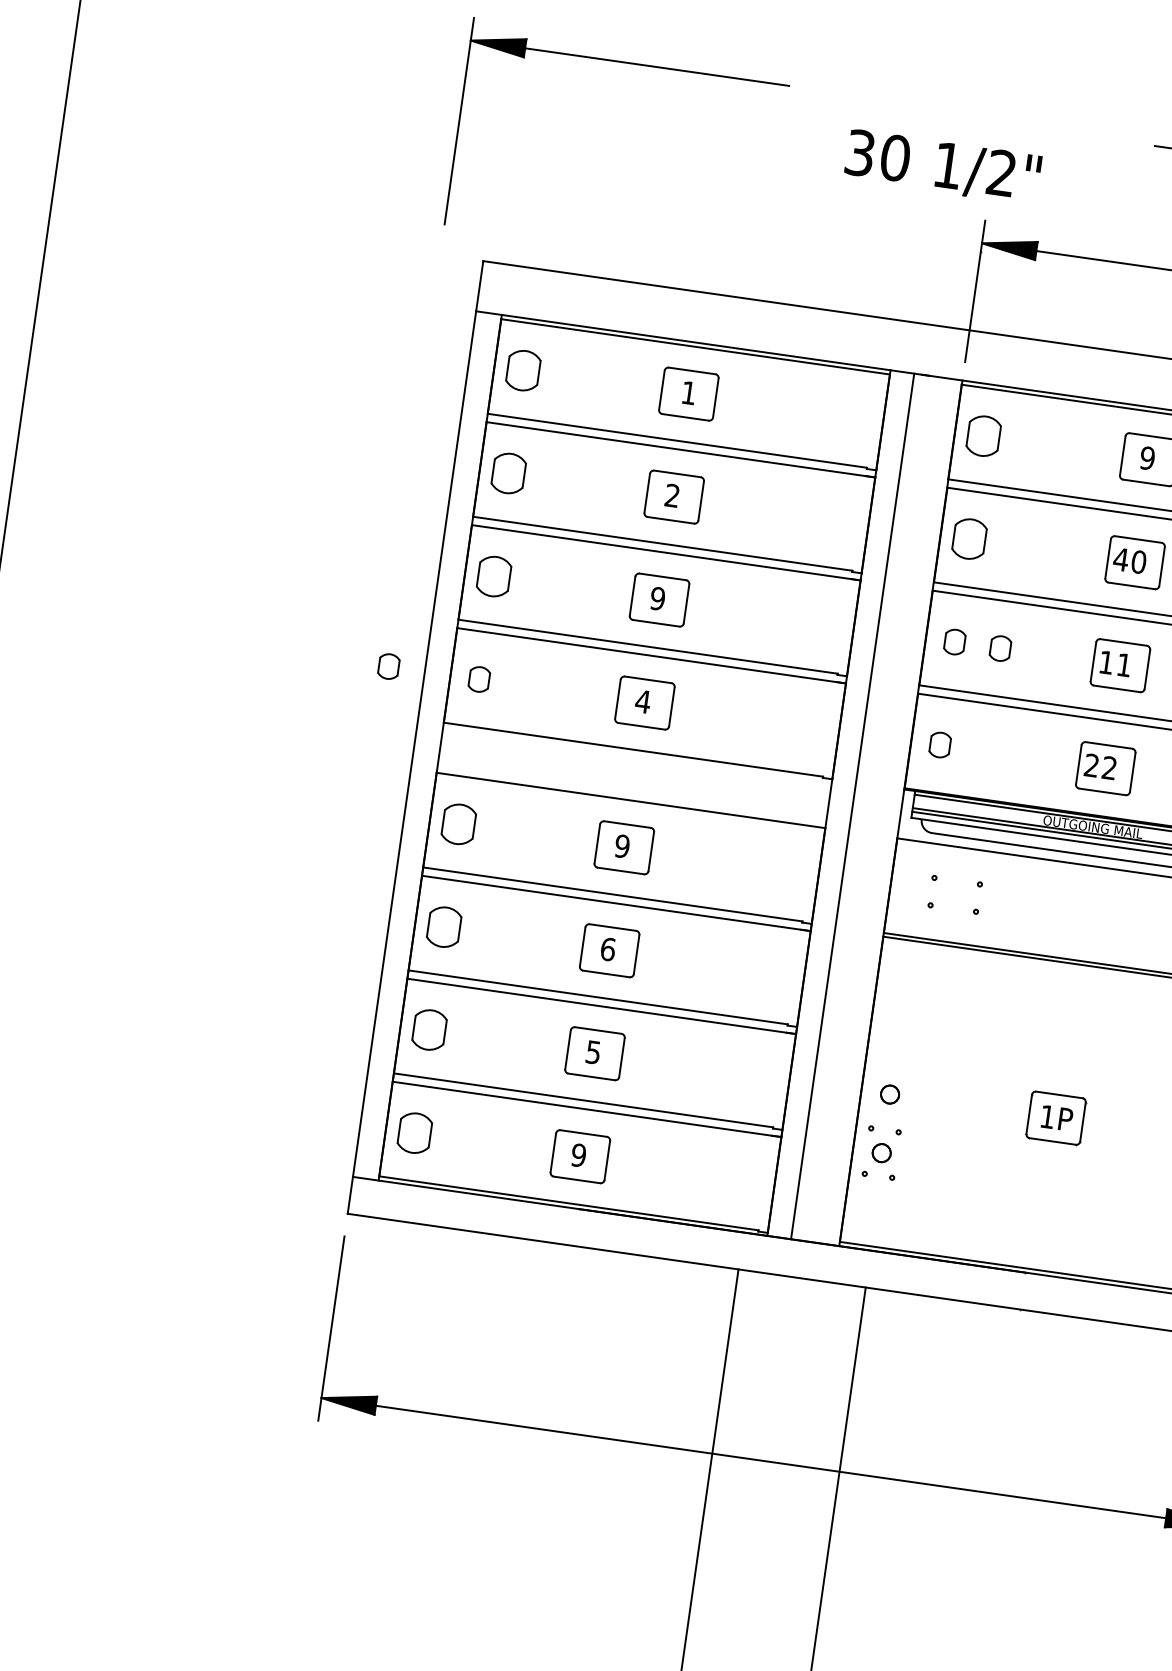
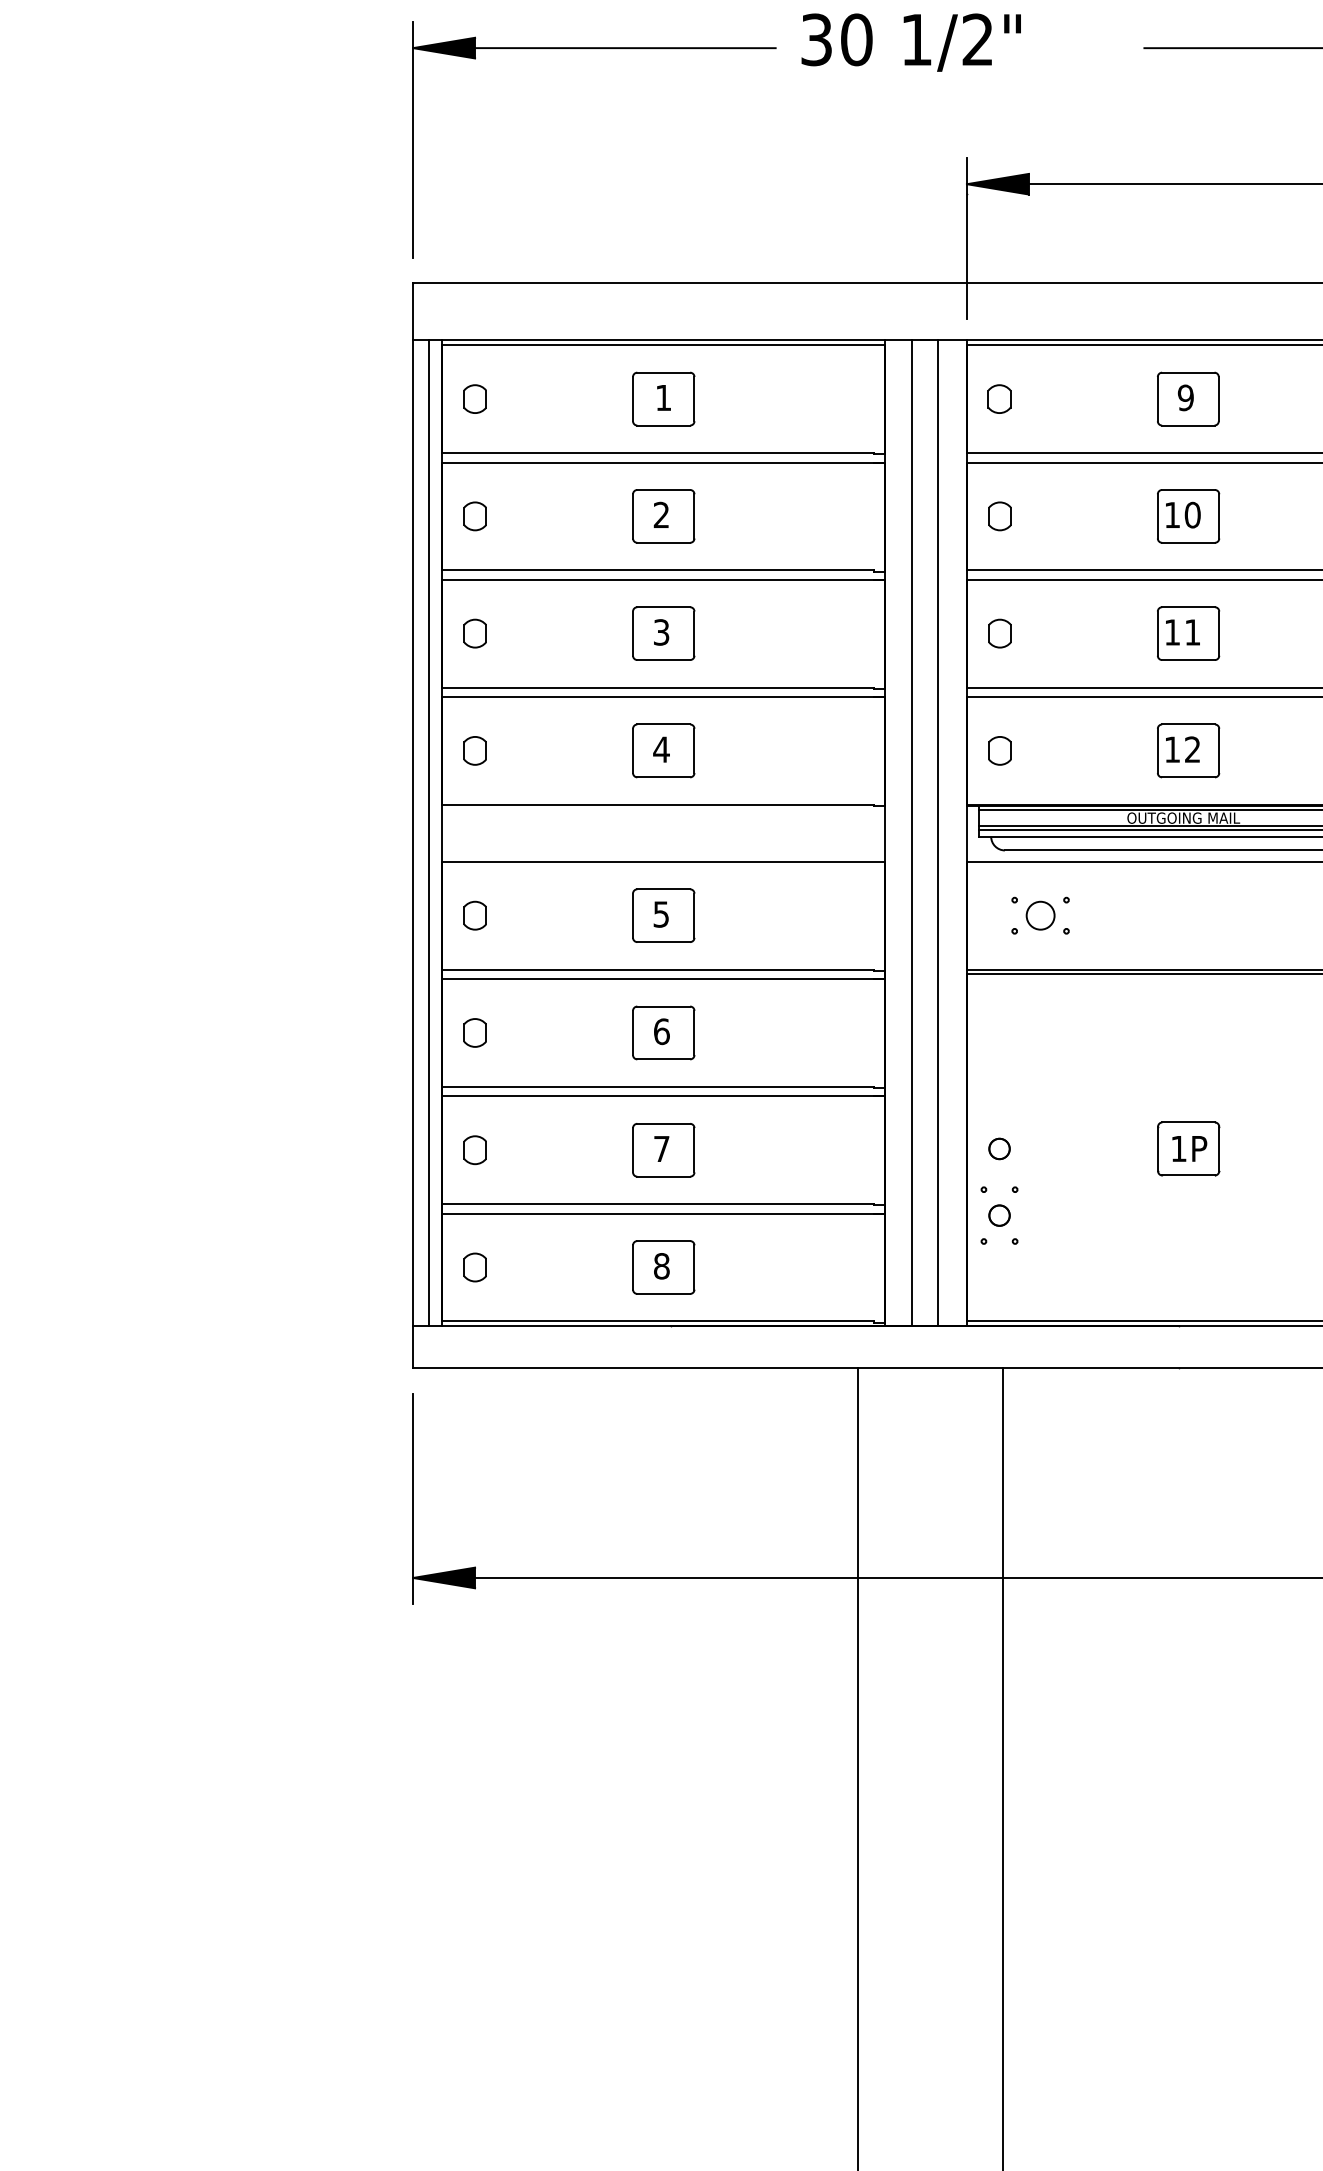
part: (629, 63) -> (594, 48), moved
text: (942, 167) -> (910, 42), moved
part: (522, 369) -> (474, 398), size x0.62
part: (983, 435) -> (999, 398), size x0.62
part: (508, 473) -> (474, 516), size x0.62
part: (969, 539) -> (999, 516), size x0.62
text: (1121, 559) -> (1172, 514), 40 -> 10
part: (493, 576) -> (474, 633), size x0.62
text: (657, 598) -> (661, 632), 9 -> 3
part: (1000, 648) -> (1051, 633), removed
part: (388, 666) -> (371, 750), removed
line: (428, 746) -> (429, 833), added
text: (1090, 765) -> (1171, 749), 22 -> 12
line: (874, 809) -> (937, 833), added
part: (458, 823) -> (474, 915), size x0.62
text: (622, 846) -> (661, 914), 9 -> 5
circle: (955, 894) -> (1040, 915), added
part: (443, 926) -> (474, 1032), size x0.62
part: (428, 1030) -> (474, 1150), size x0.62
text: (593, 1052) -> (661, 1149), 5 -> 7
part: (414, 1133) -> (474, 1267), size x0.62
text: (578, 1155) -> (661, 1266), 9 -> 8

